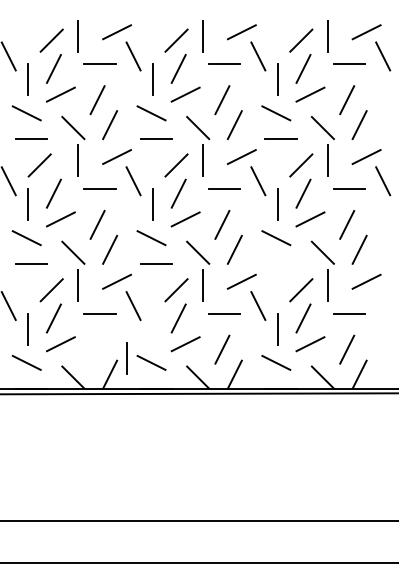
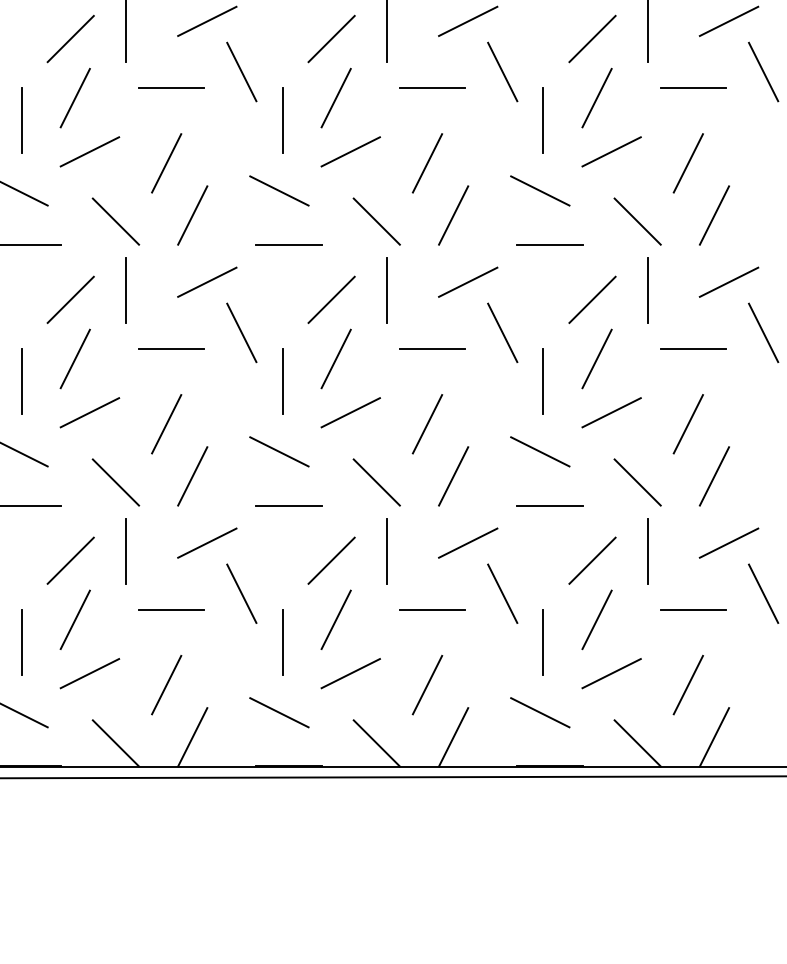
line: (39, 165) -> (70, 299), moved
line: (280, 263) -> (548, 504), added
line: (383, 305) -> (764, 592), added
line: (97, 349) -> (166, 684), added
line: (126, 358) -> (281, 642), moved

